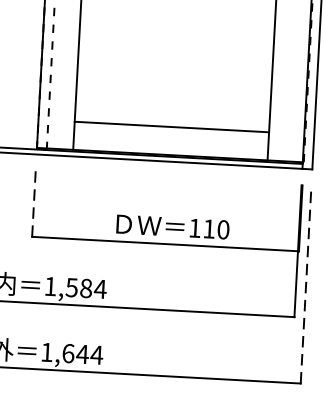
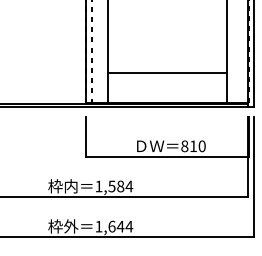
line: (171, 126) -> (167, 72), moved
line: (34, 203) -> (86, 136), dashed -> solid
text: (194, 228) -> (184, 146), 110 -> 810
line: (306, 283) -> (254, 176), dashed -> solid

